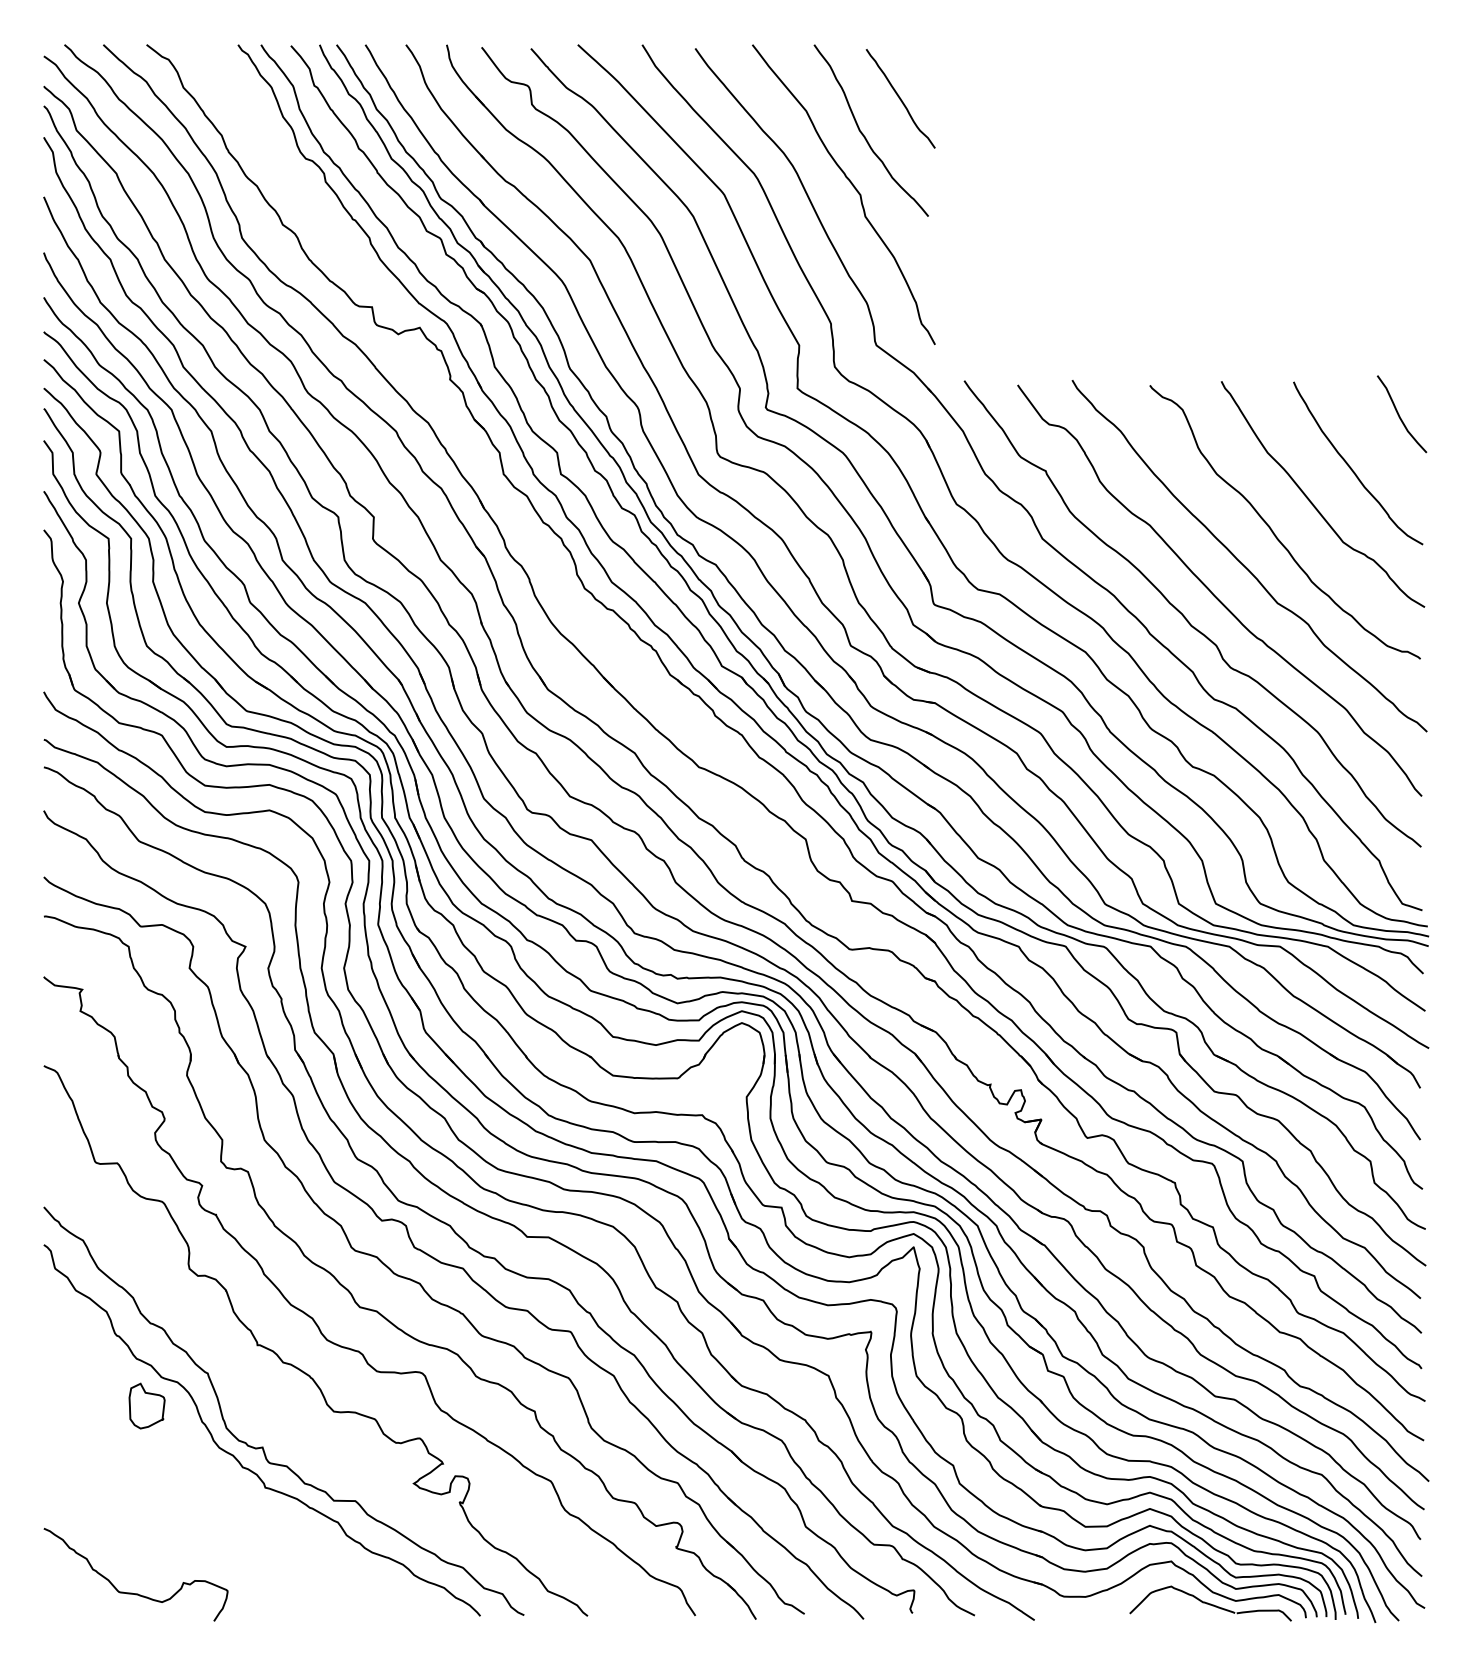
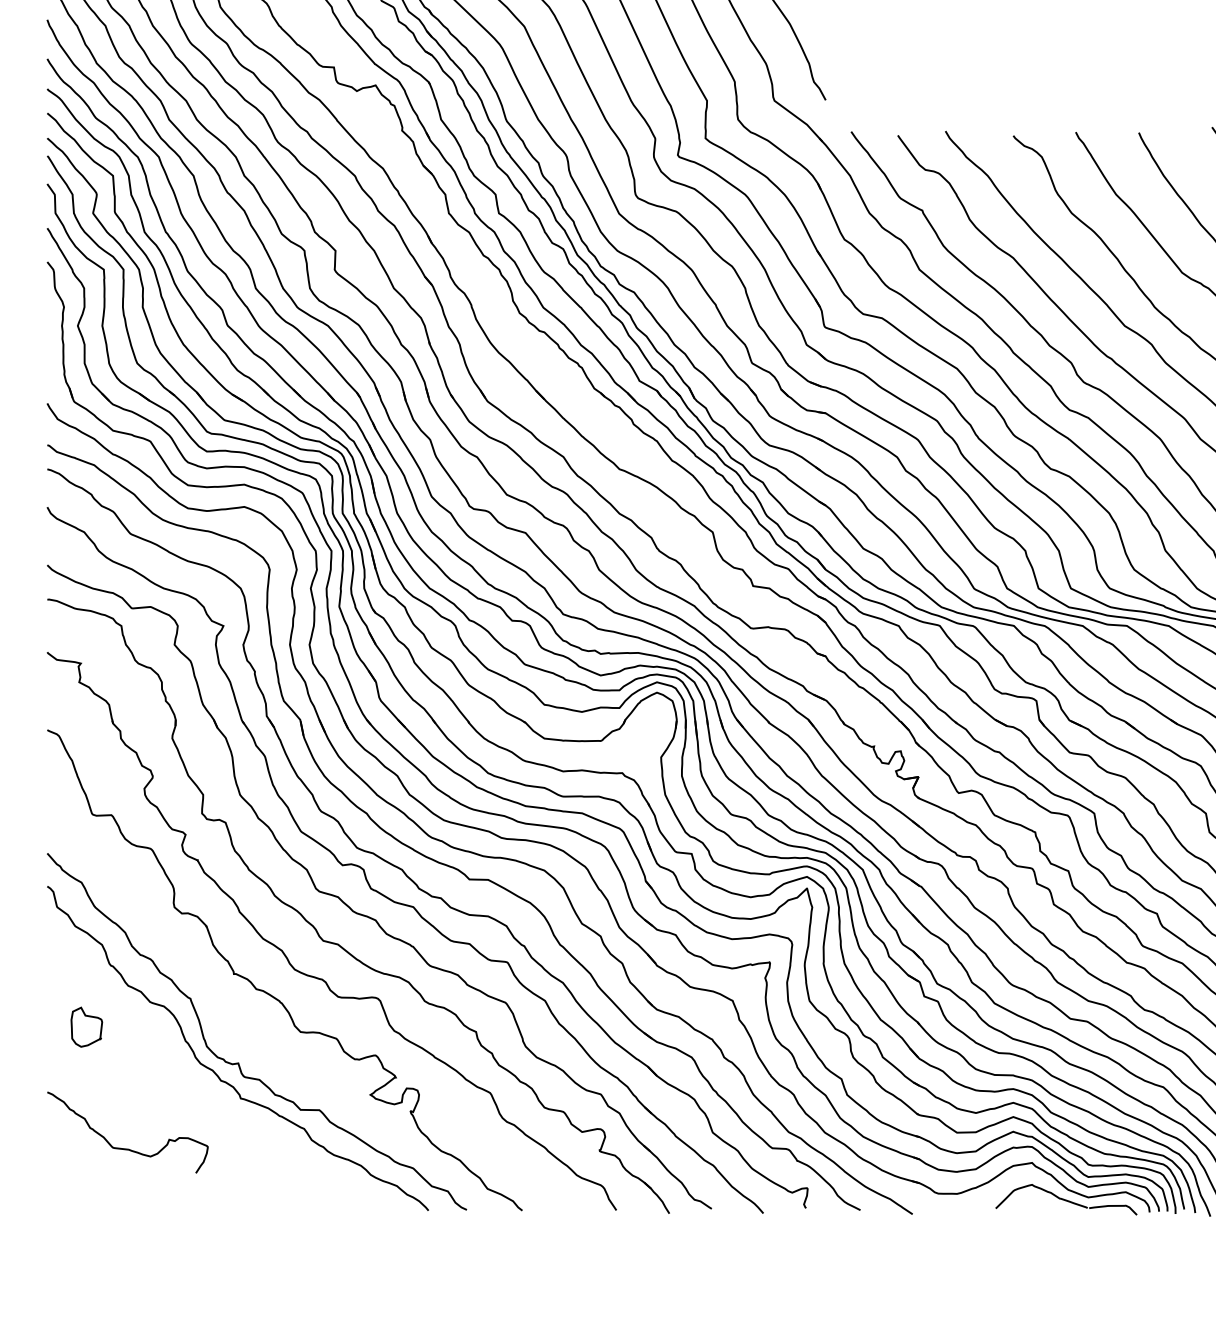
part: (146, 1405) -> (86, 1026), moved
curve: (132, 1592) -> (124, 1148), moved

